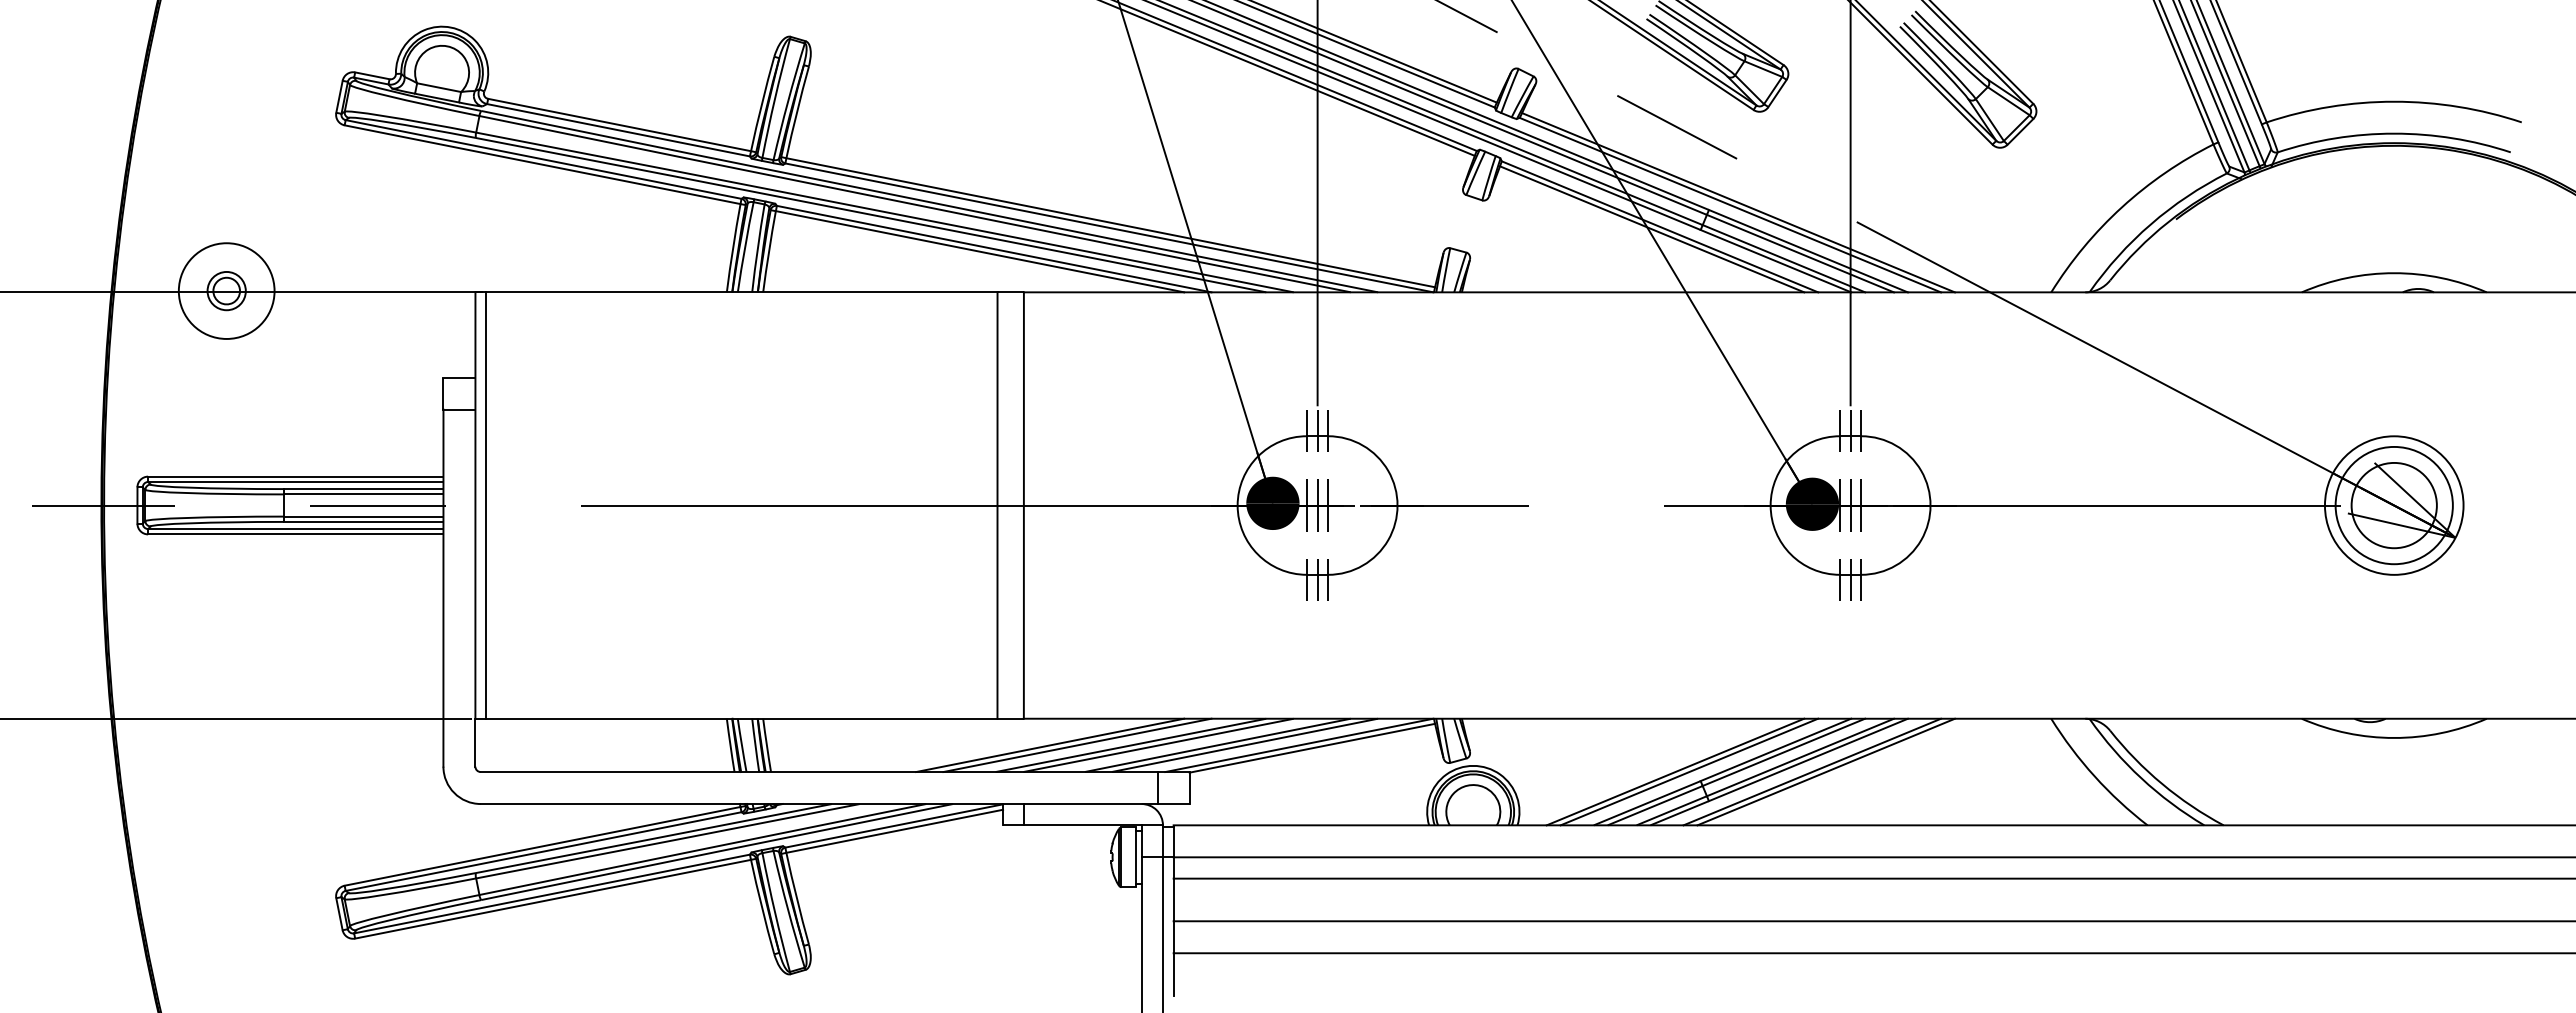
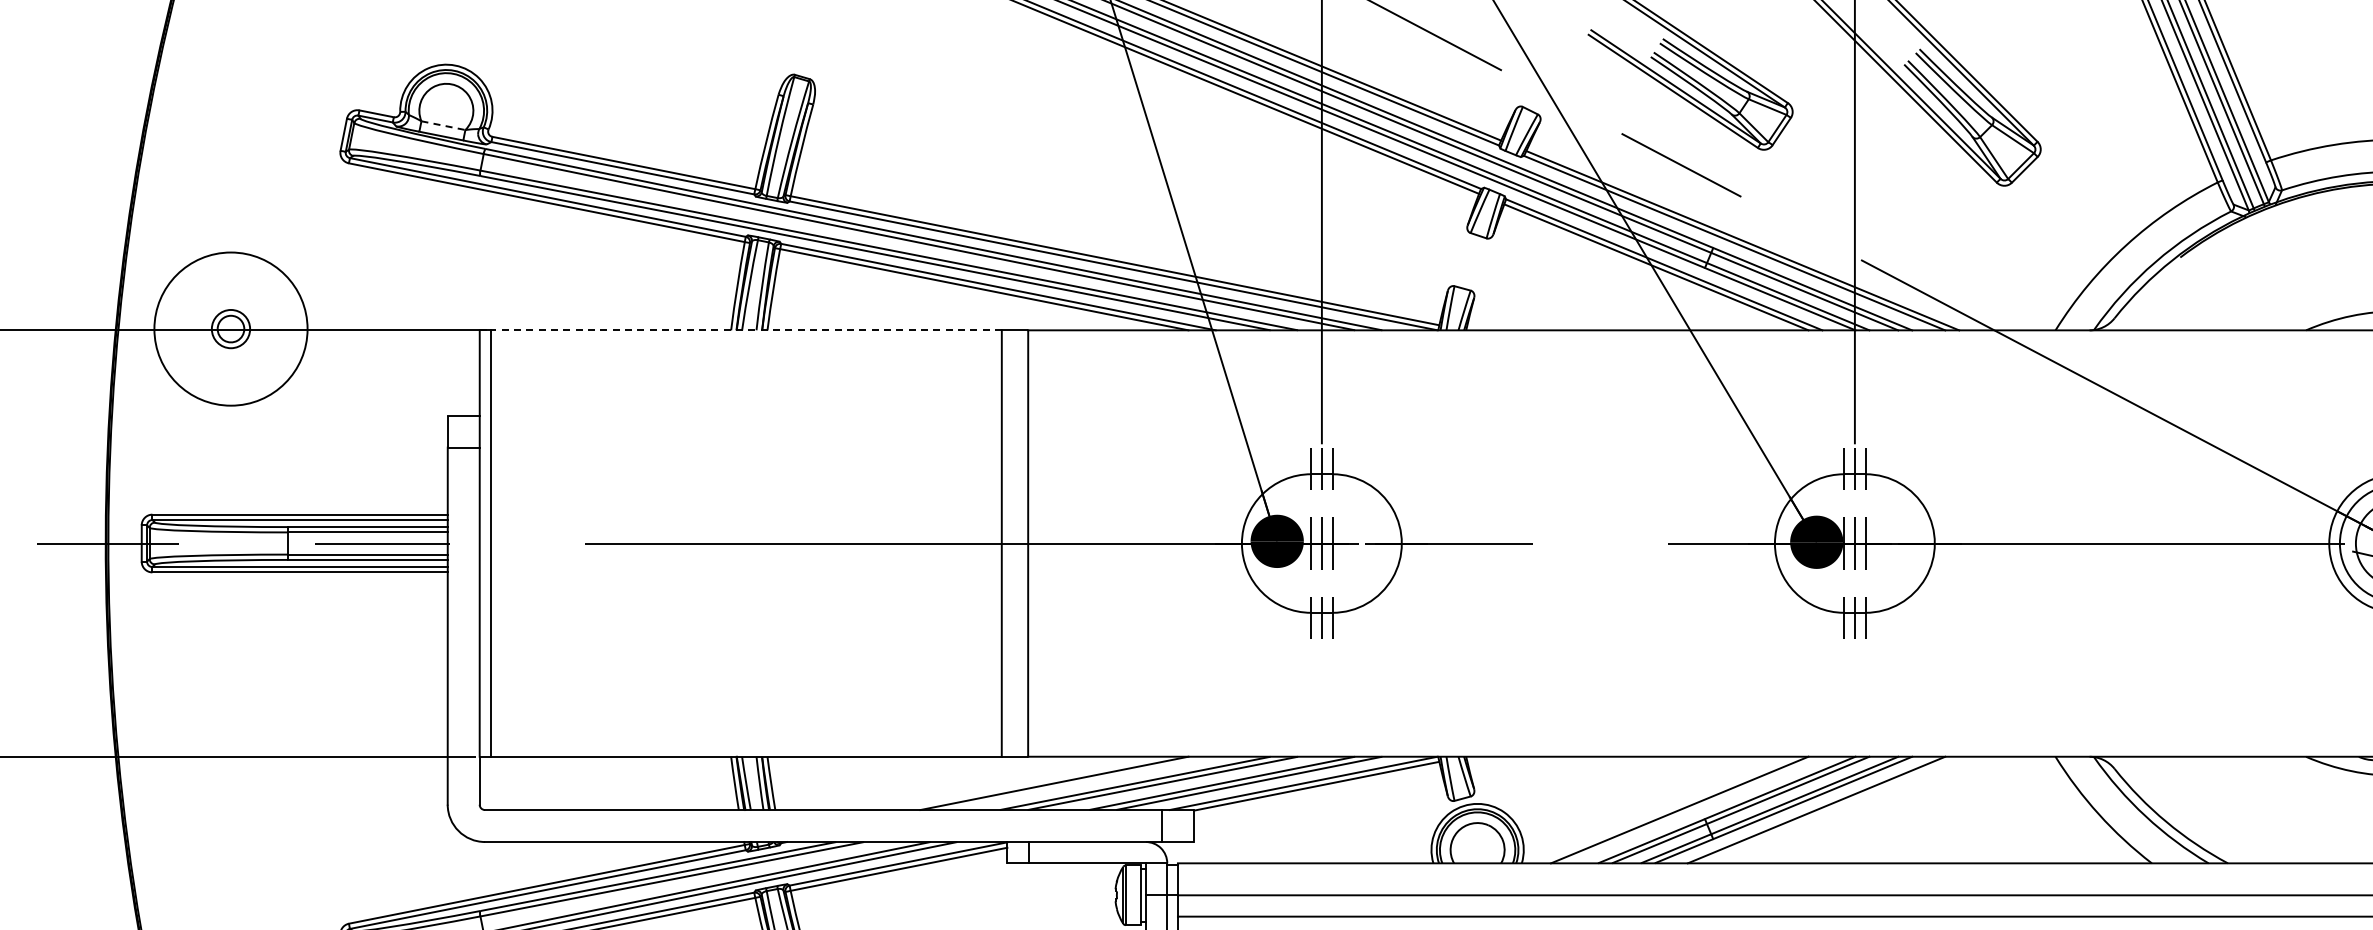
line: (439, 87) -> (443, 125), solid -> dashed
circle: (226, 290) -> (230, 328), size x1.6
line: (741, 292) -> (745, 330), solid -> dashed
line: (1077, 745) -> (1081, 783), removed
line: (1689, 771) -> (1693, 809), removed
line: (1825, 771) -> (1829, 809), removed

